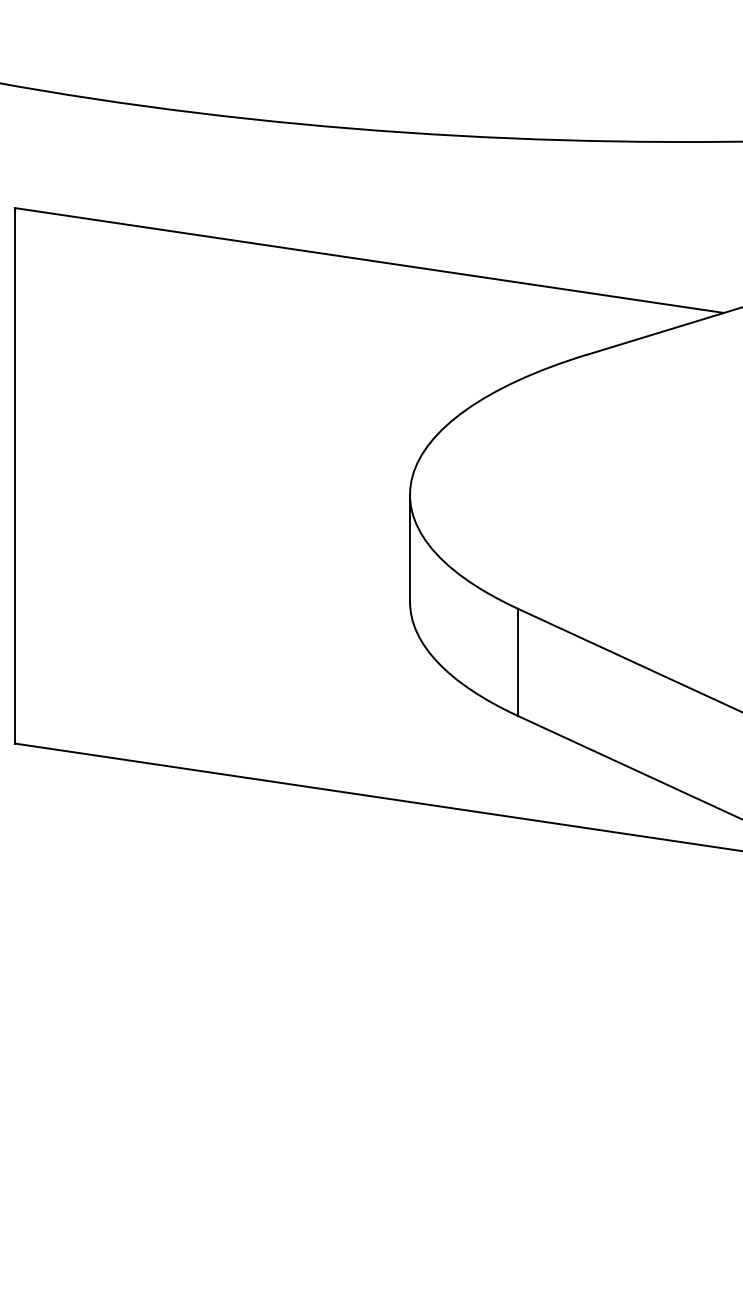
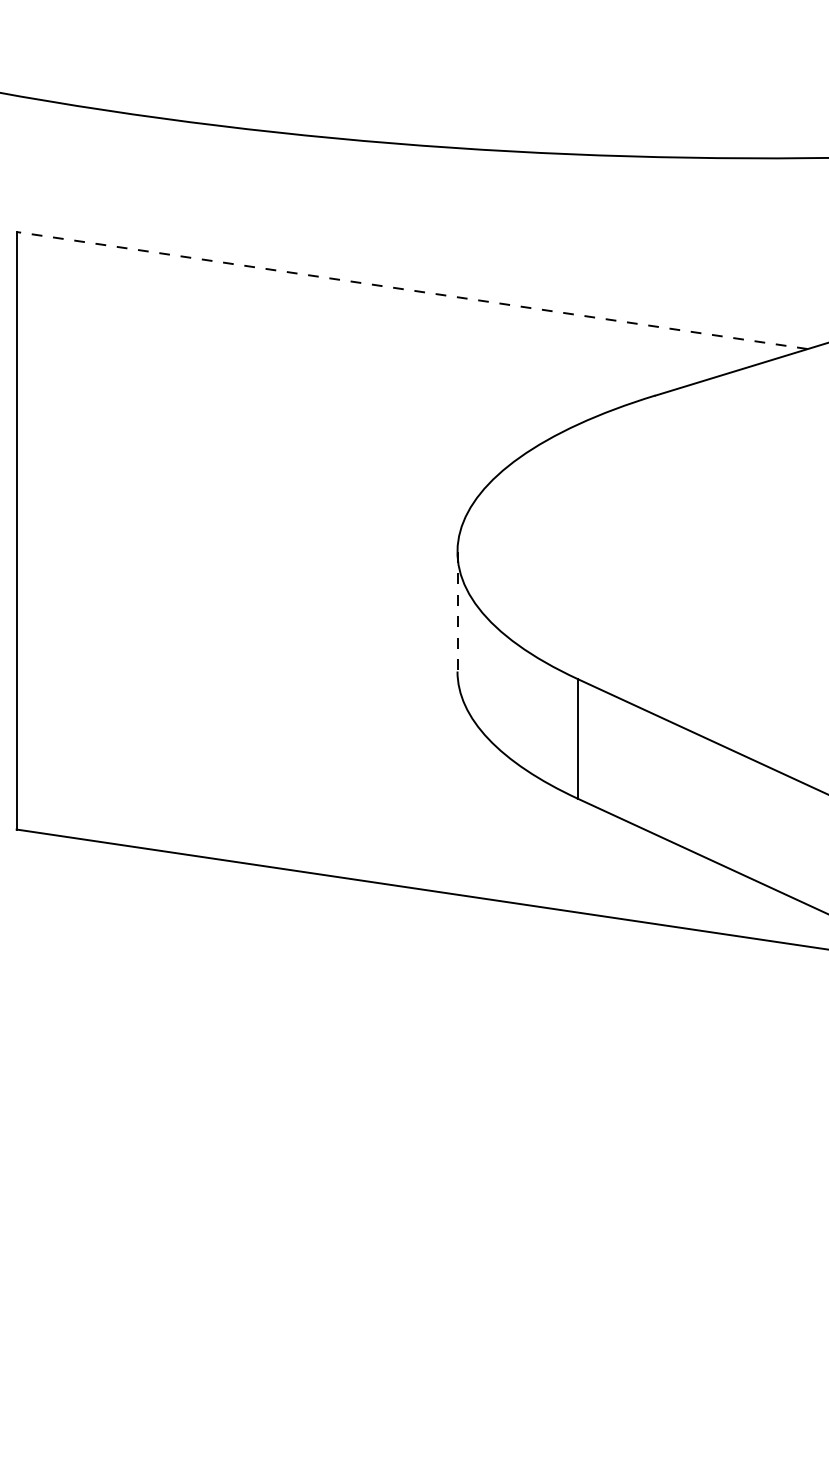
line: (369, 260) -> (412, 290), solid -> dashed
line: (410, 548) -> (457, 611), solid -> dashed

